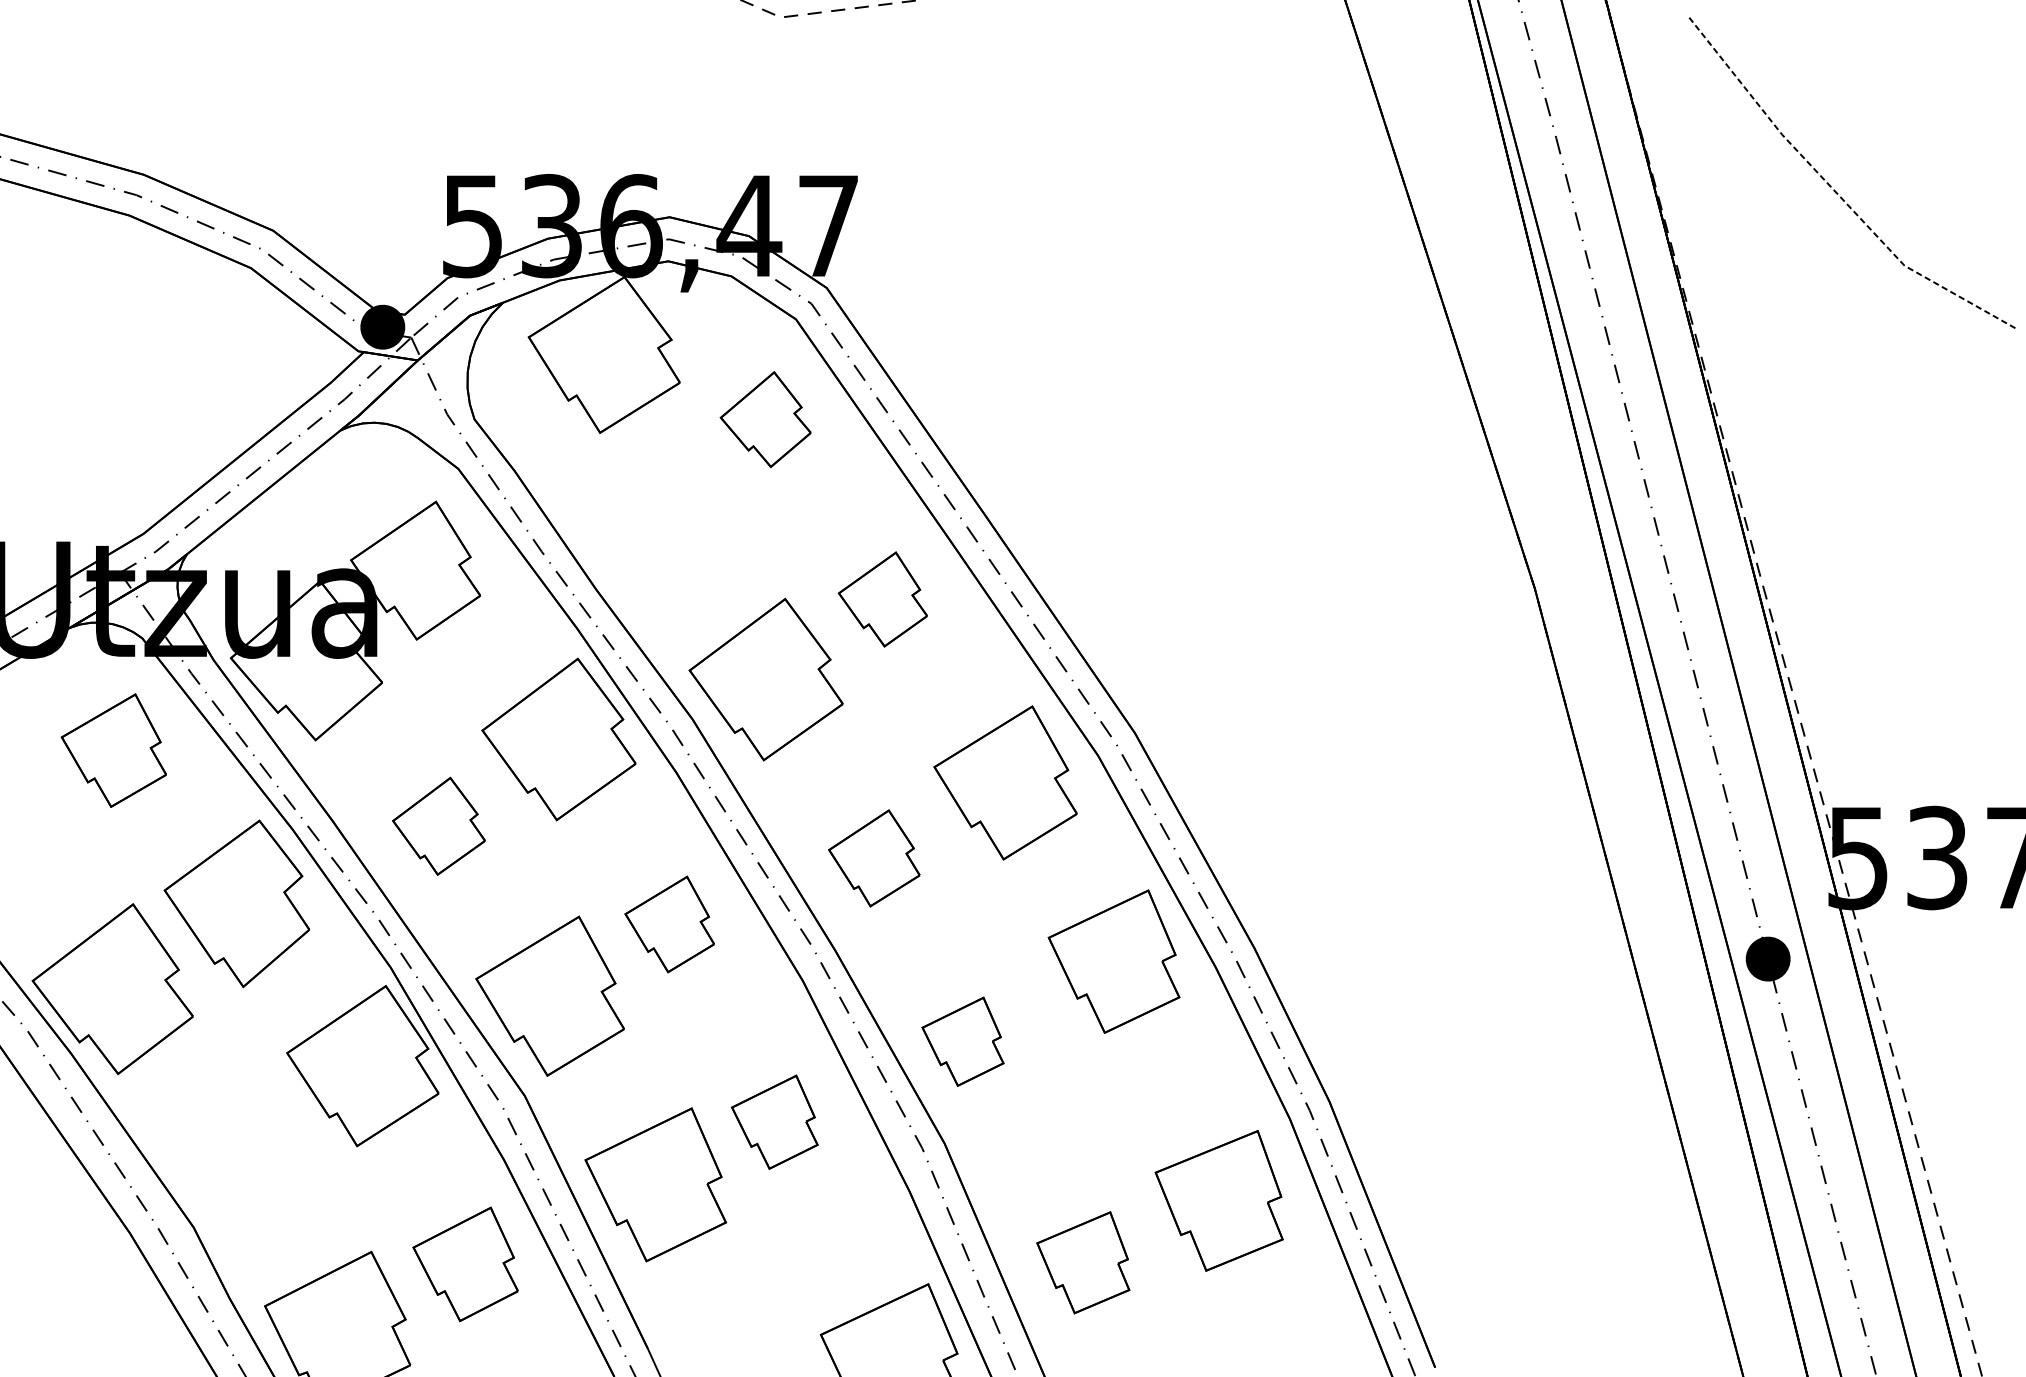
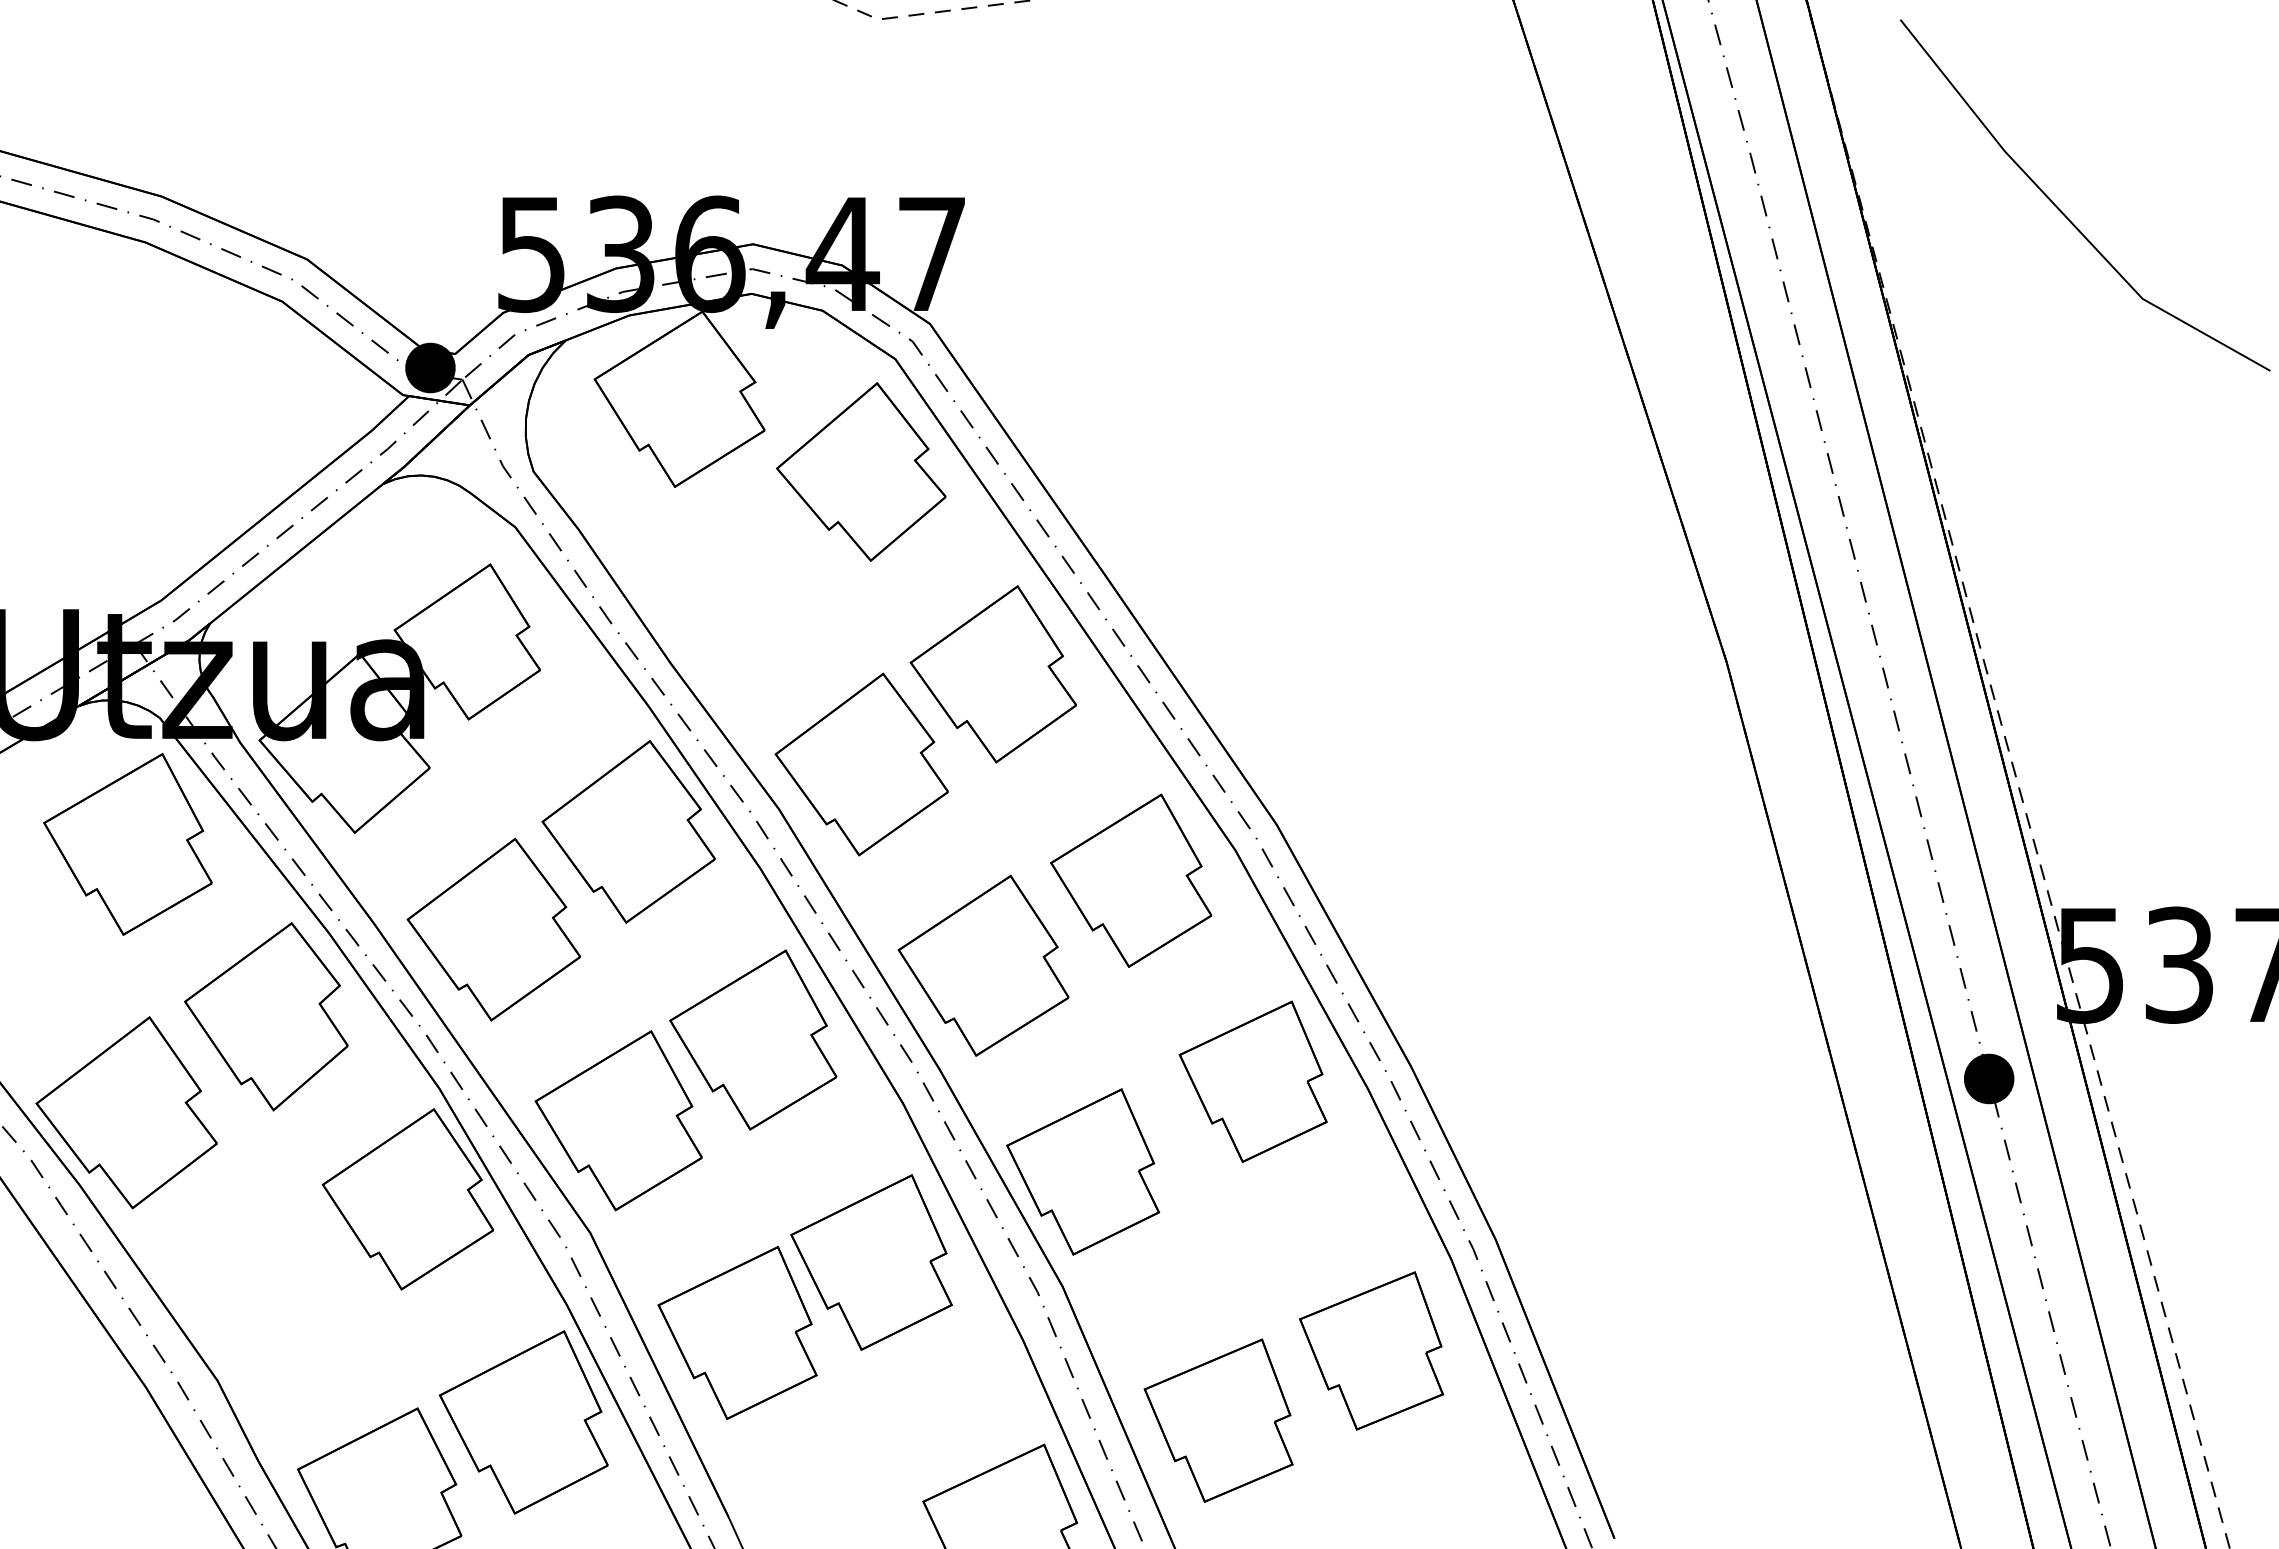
line: (1836, 193) -> (2066, 217), dashed -> solid
part: (765, 419) -> (861, 471), size x1.67
part: (882, 599) -> (992, 674), size x1.67
part: (113, 750) -> (127, 844), size x1.43
part: (438, 826) -> (493, 929), size x1.67
part: (874, 858) -> (983, 965), size x1.67
part: (669, 924) -> (753, 1039), size x1.67
part: (963, 1041) -> (1083, 1171), size x1.67
part: (774, 1122) -> (871, 1262), size x1.67
part: (1083, 1262) -> (1218, 1420), size x1.43
part: (465, 1264) -> (523, 1422), size x1.43

